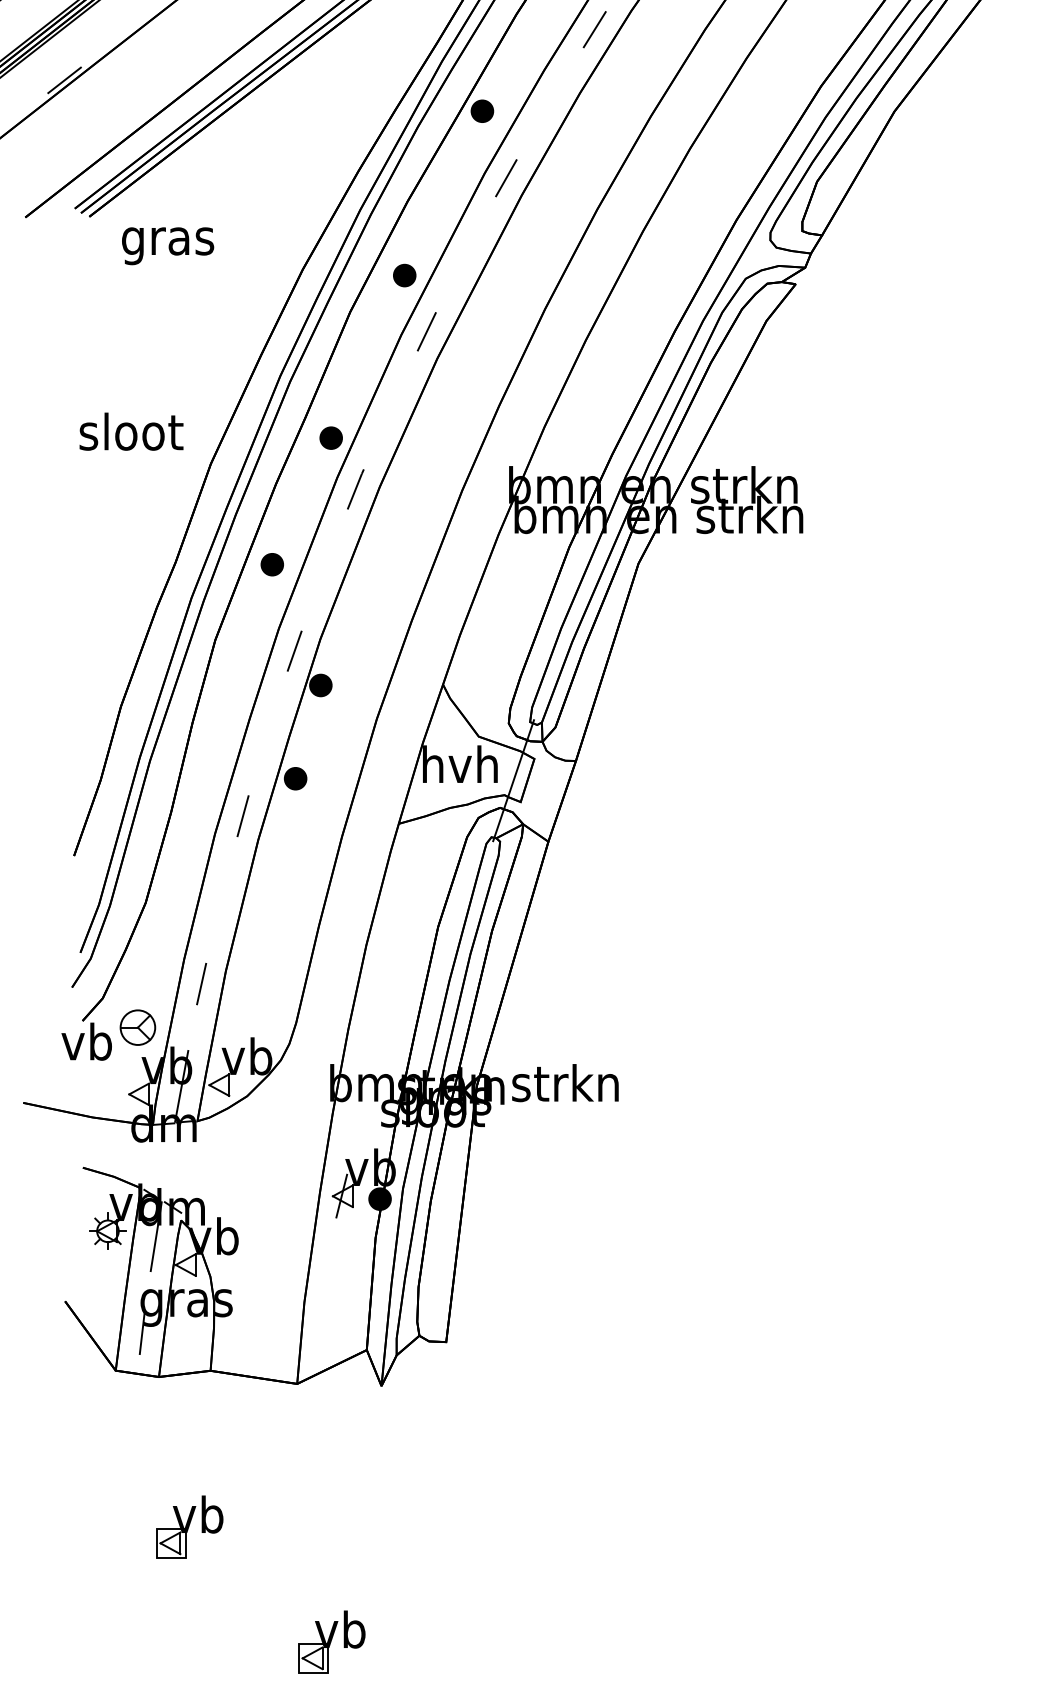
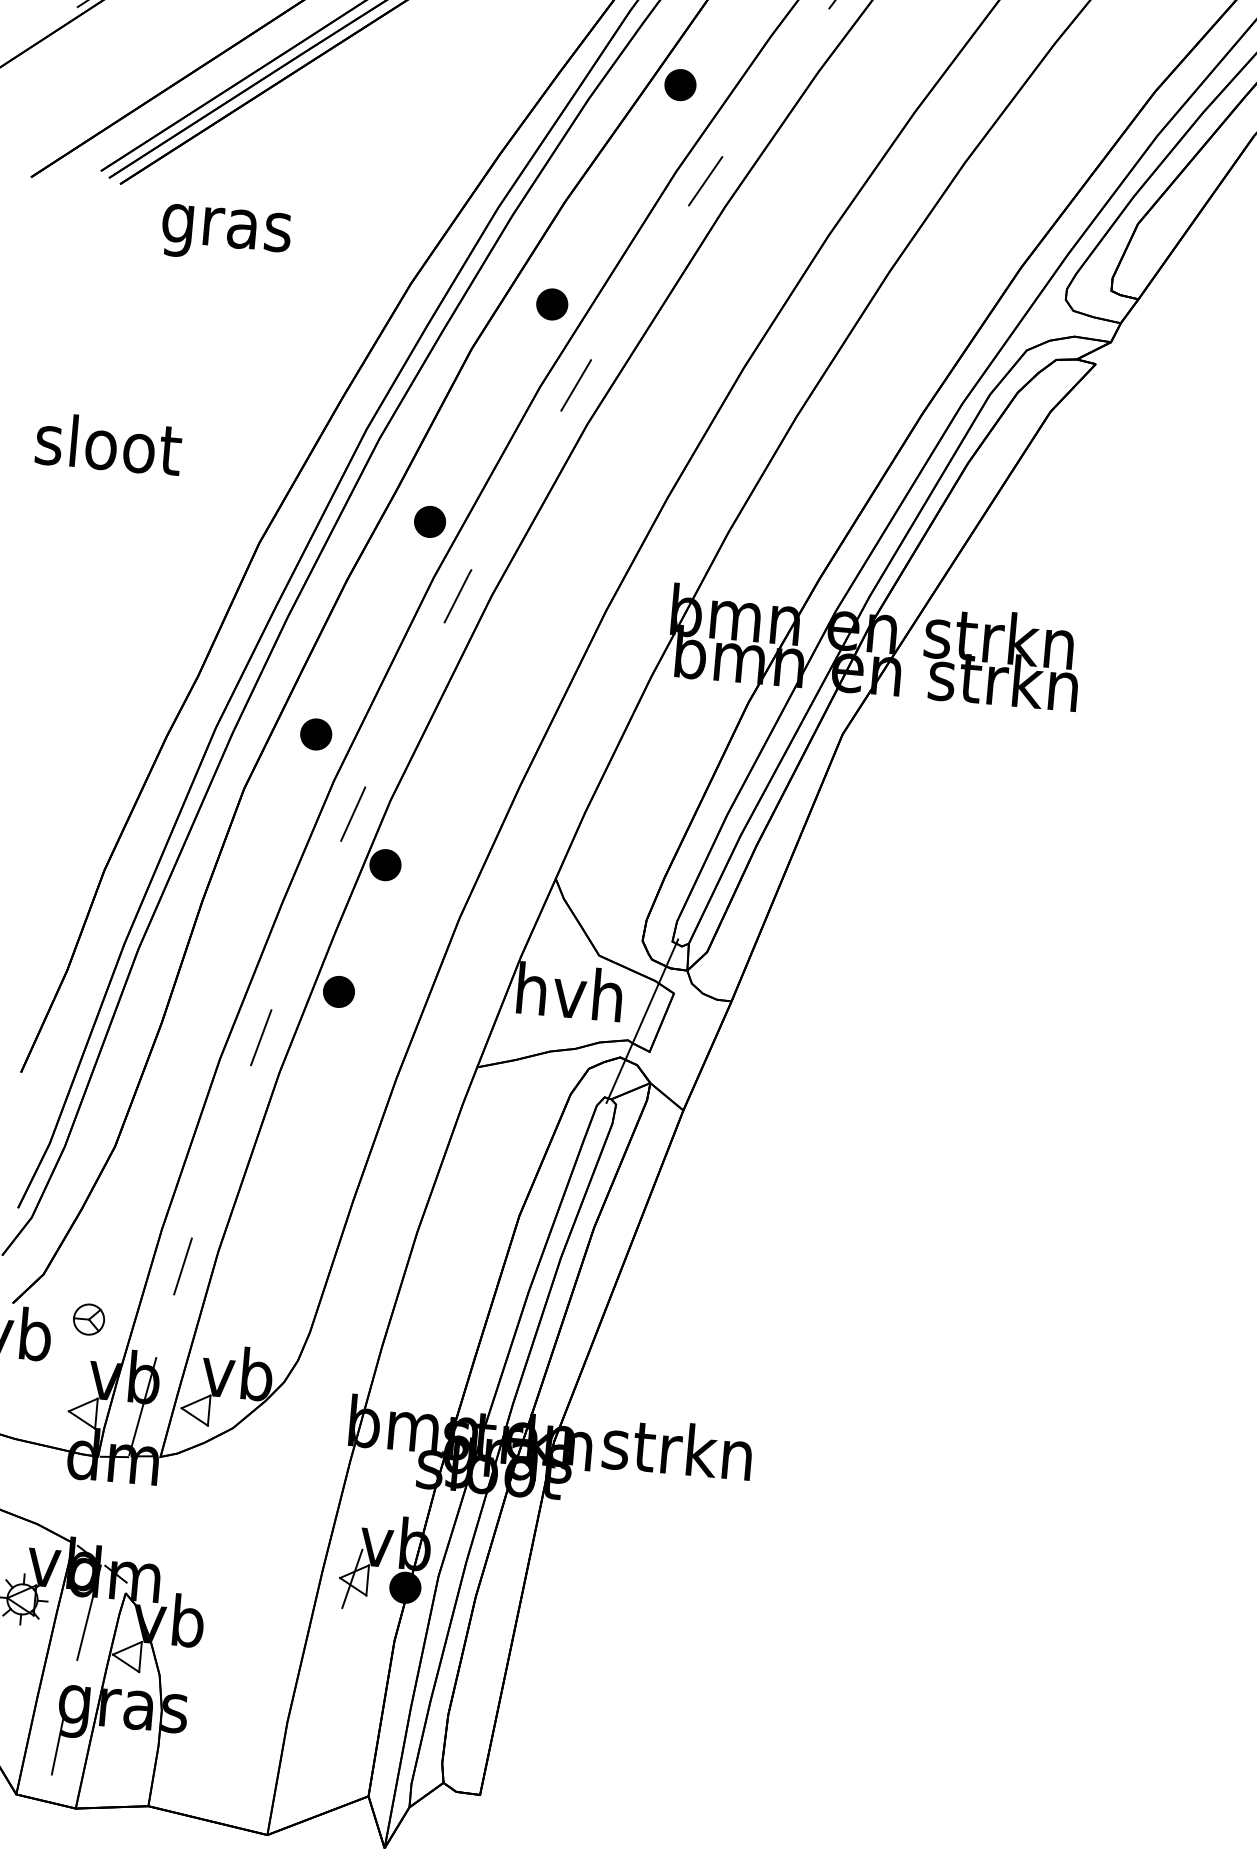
text: (131, 431) -> (108, 443), moved
part: (271, 564) -> (315, 734), moved
part: (137, 1027) -> (88, 1319), size x0.62

